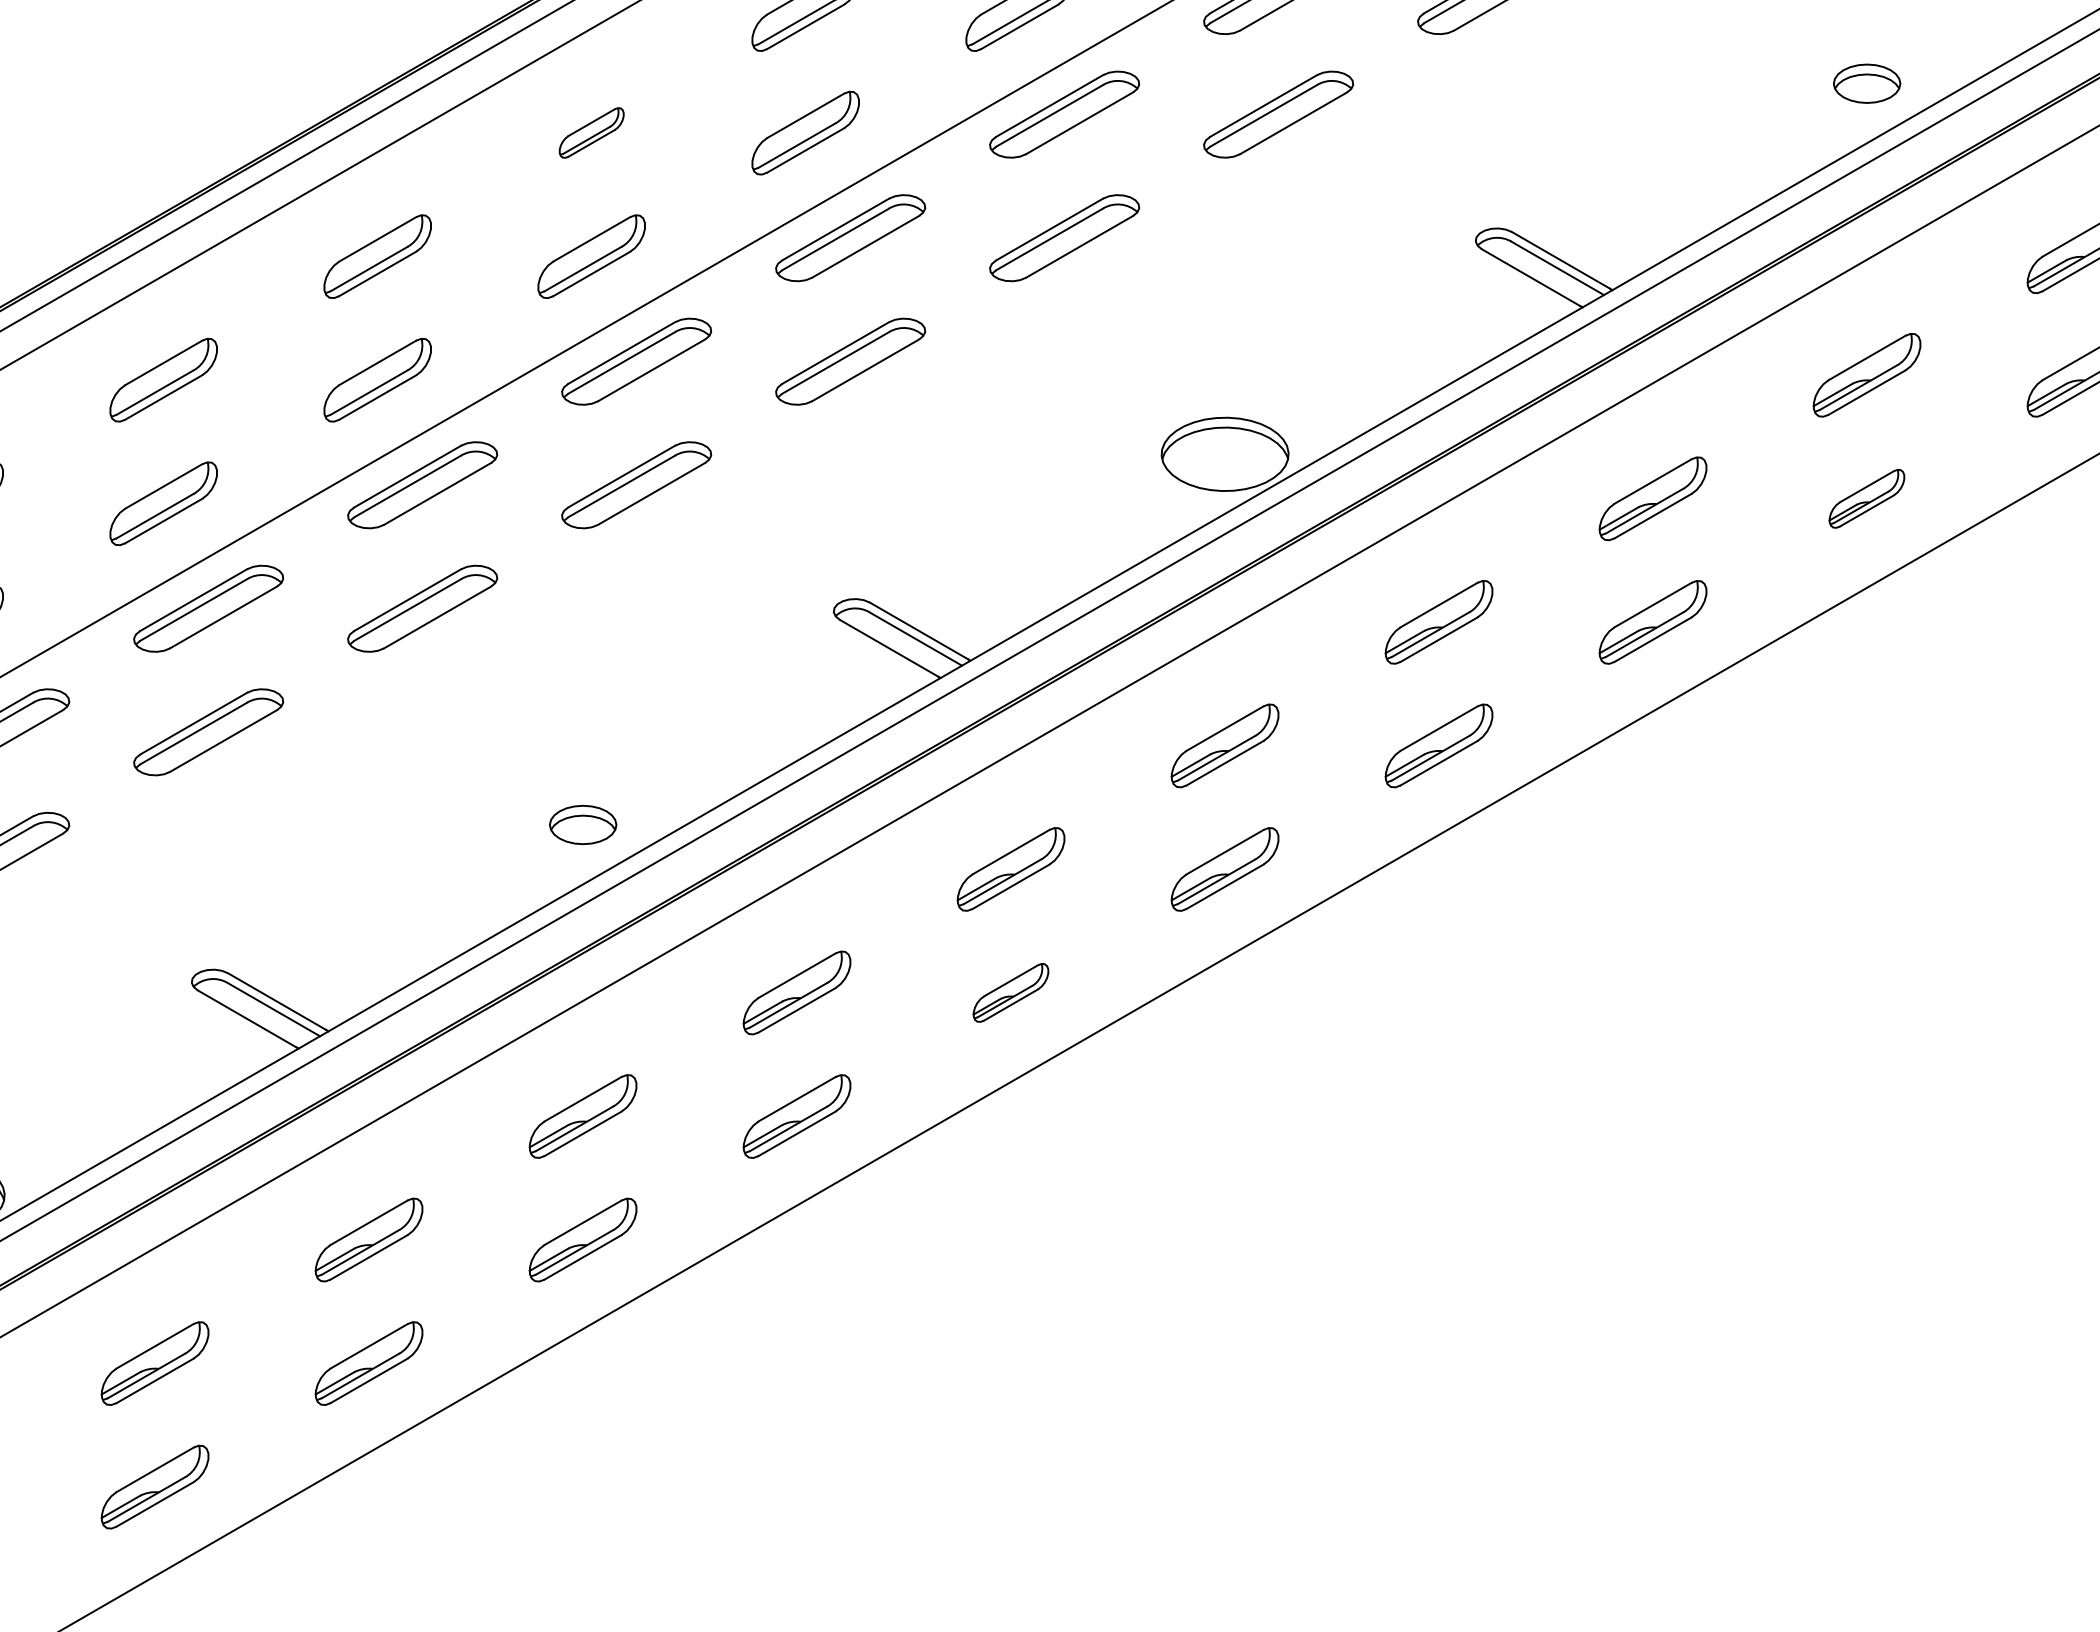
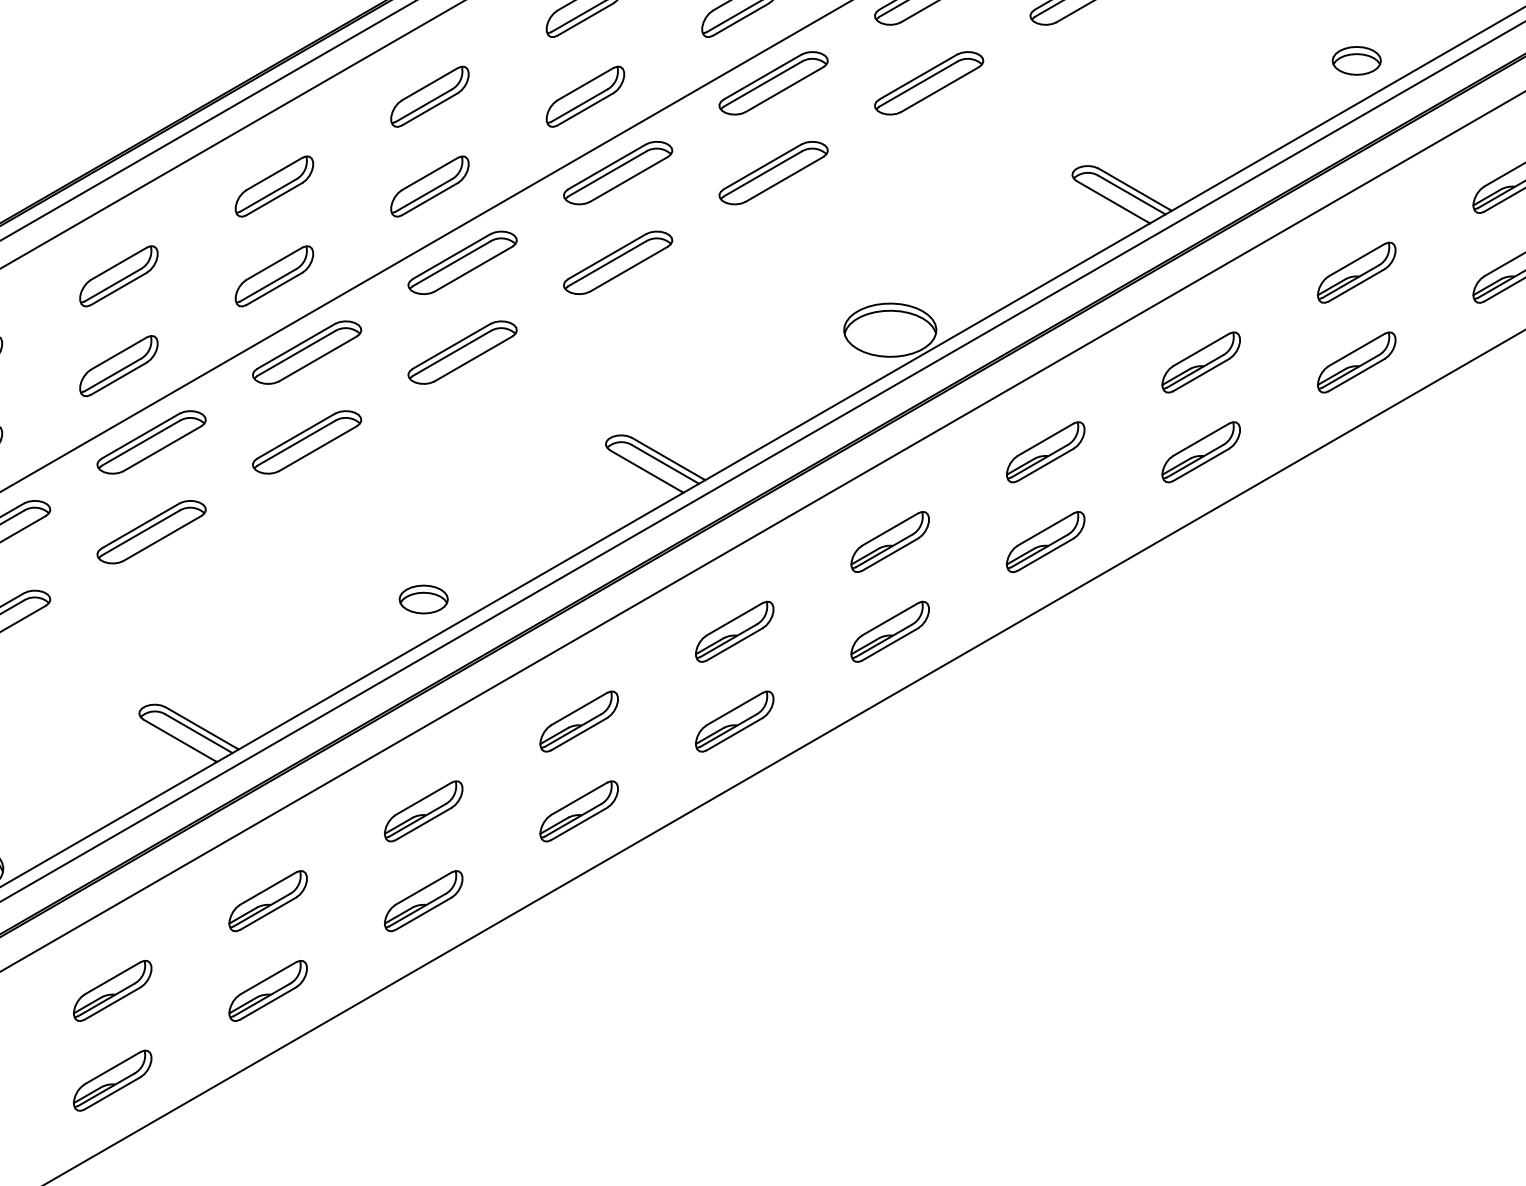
part: (591, 132) -> (429, 96), size x1.67
part: (1866, 498) -> (1356, 362), size x1.43
part: (1010, 992) -> (734, 721), size x1.43

